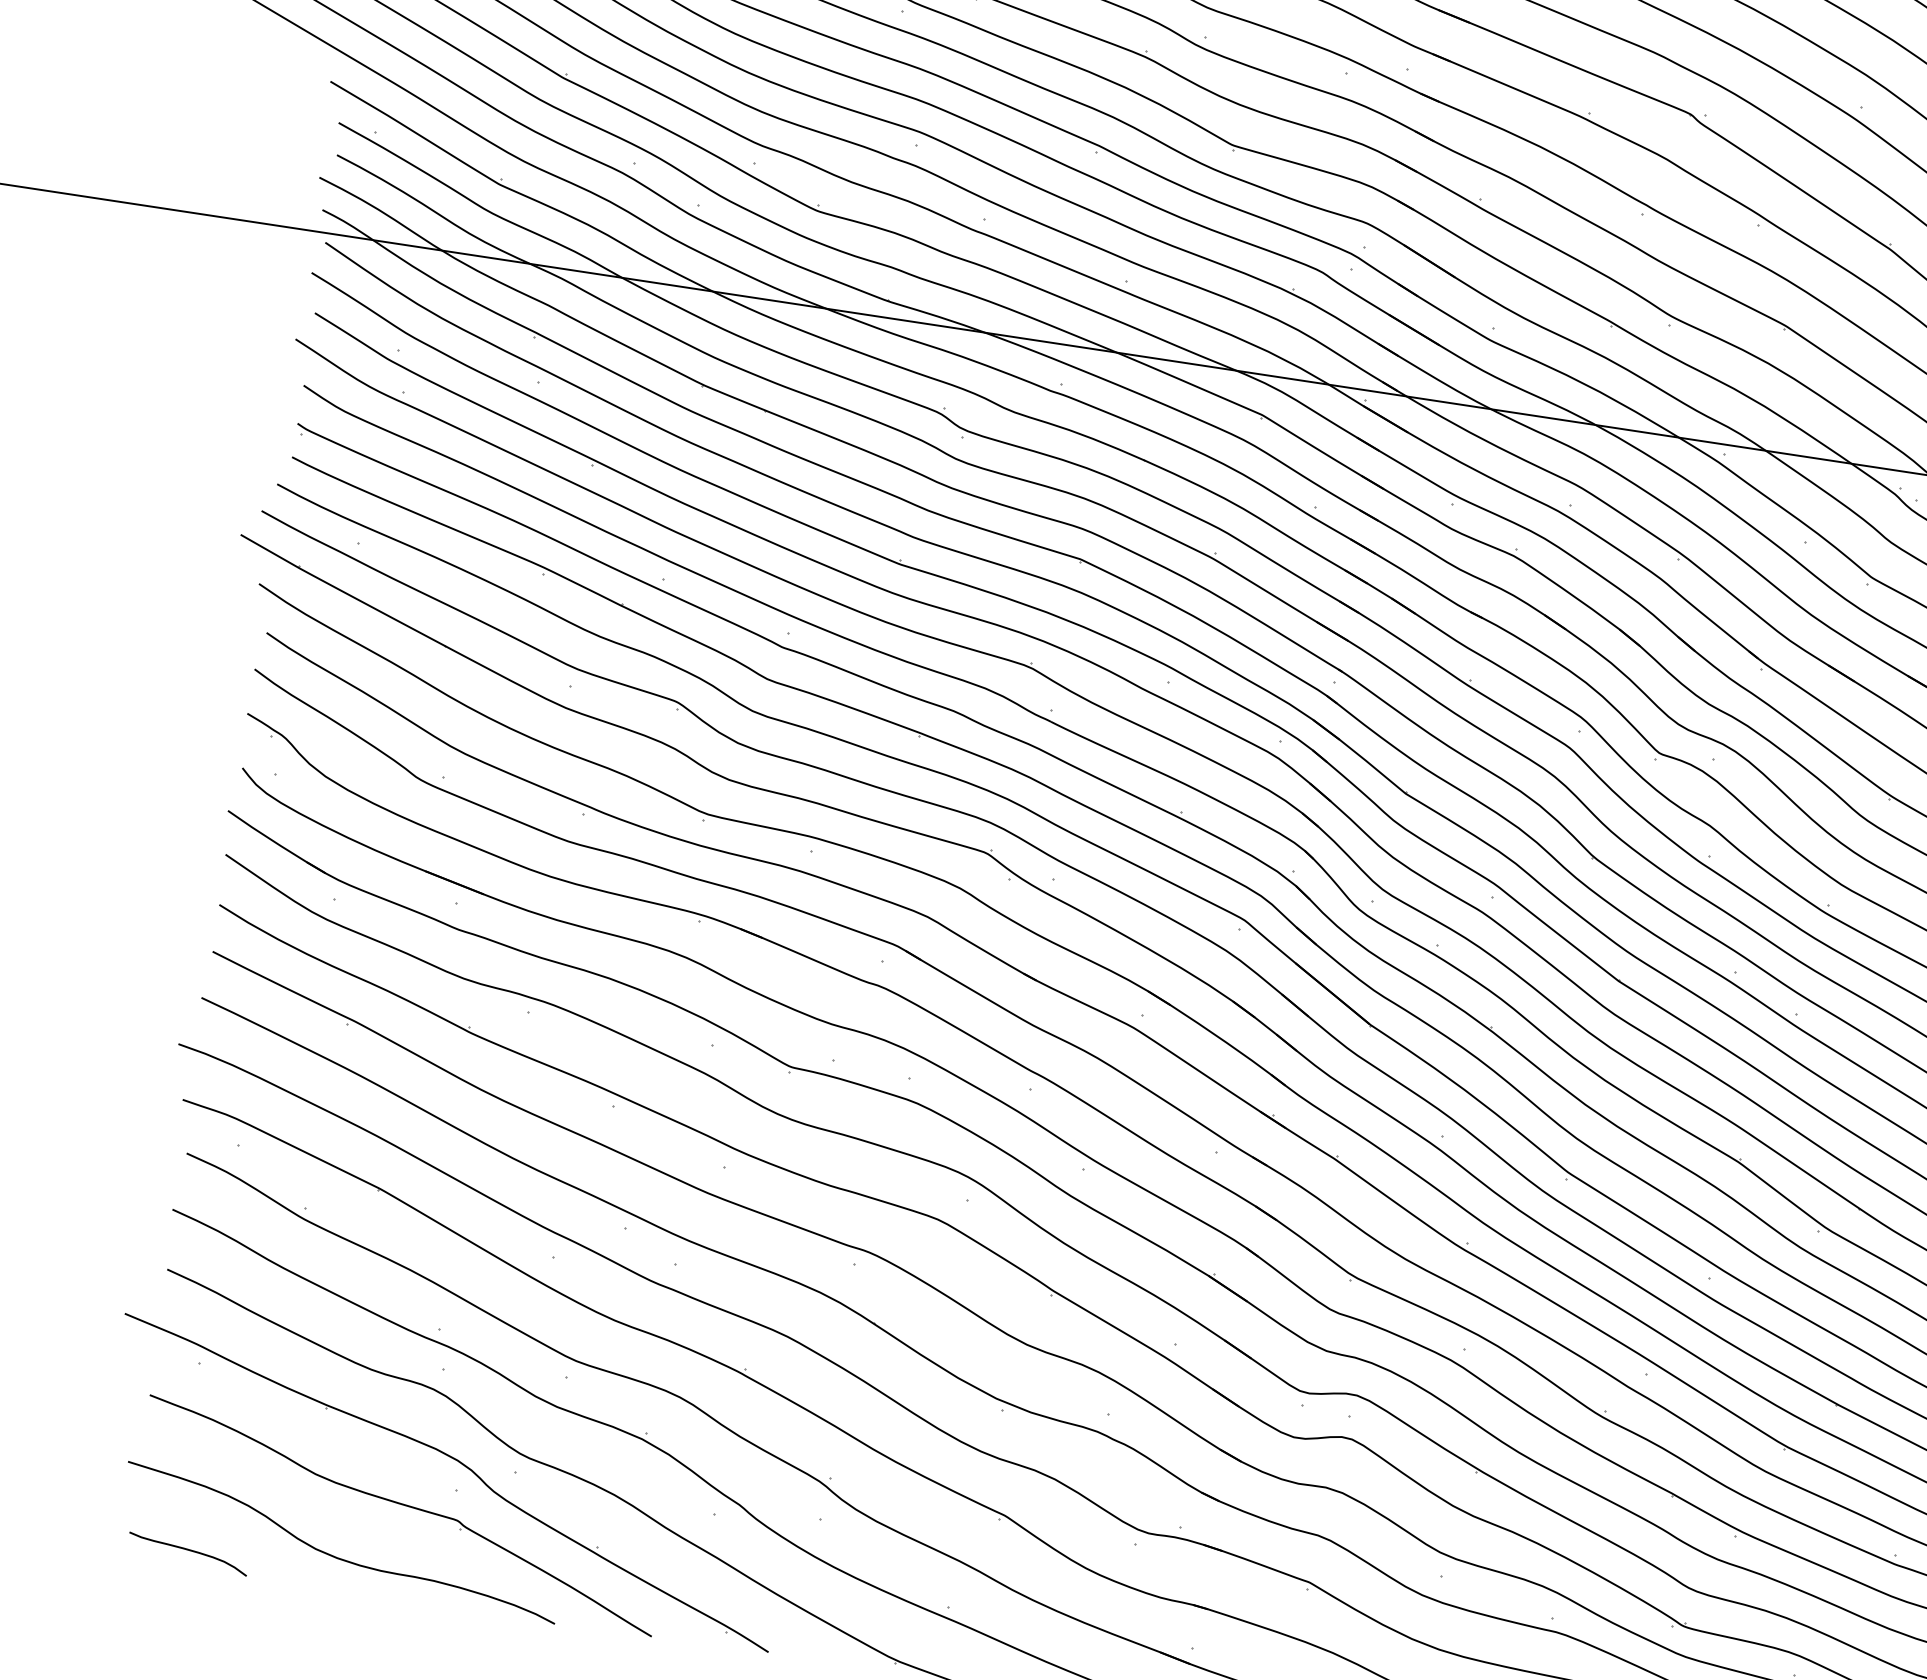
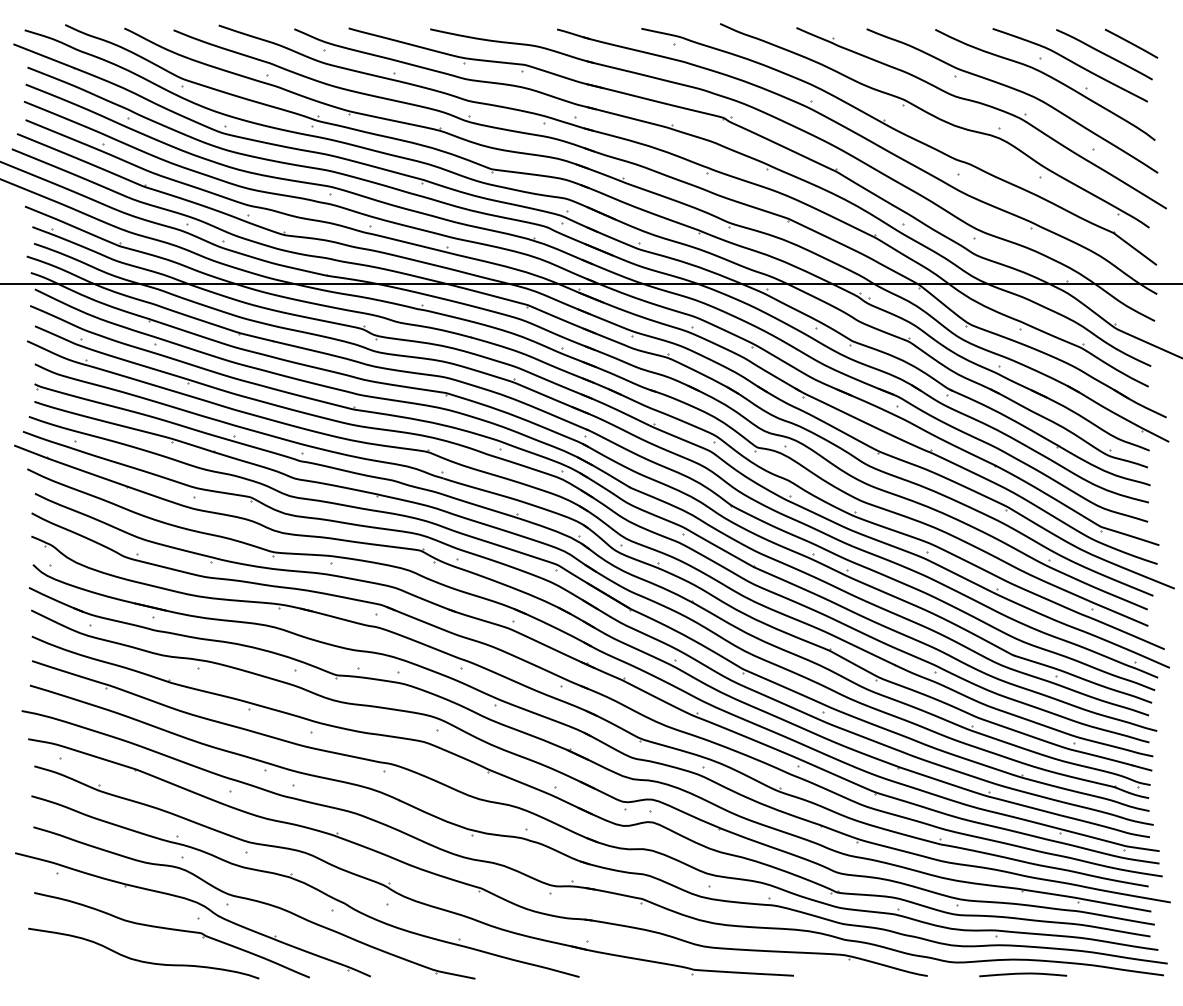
curve: (189, 1552) -> (66, 970), removed

